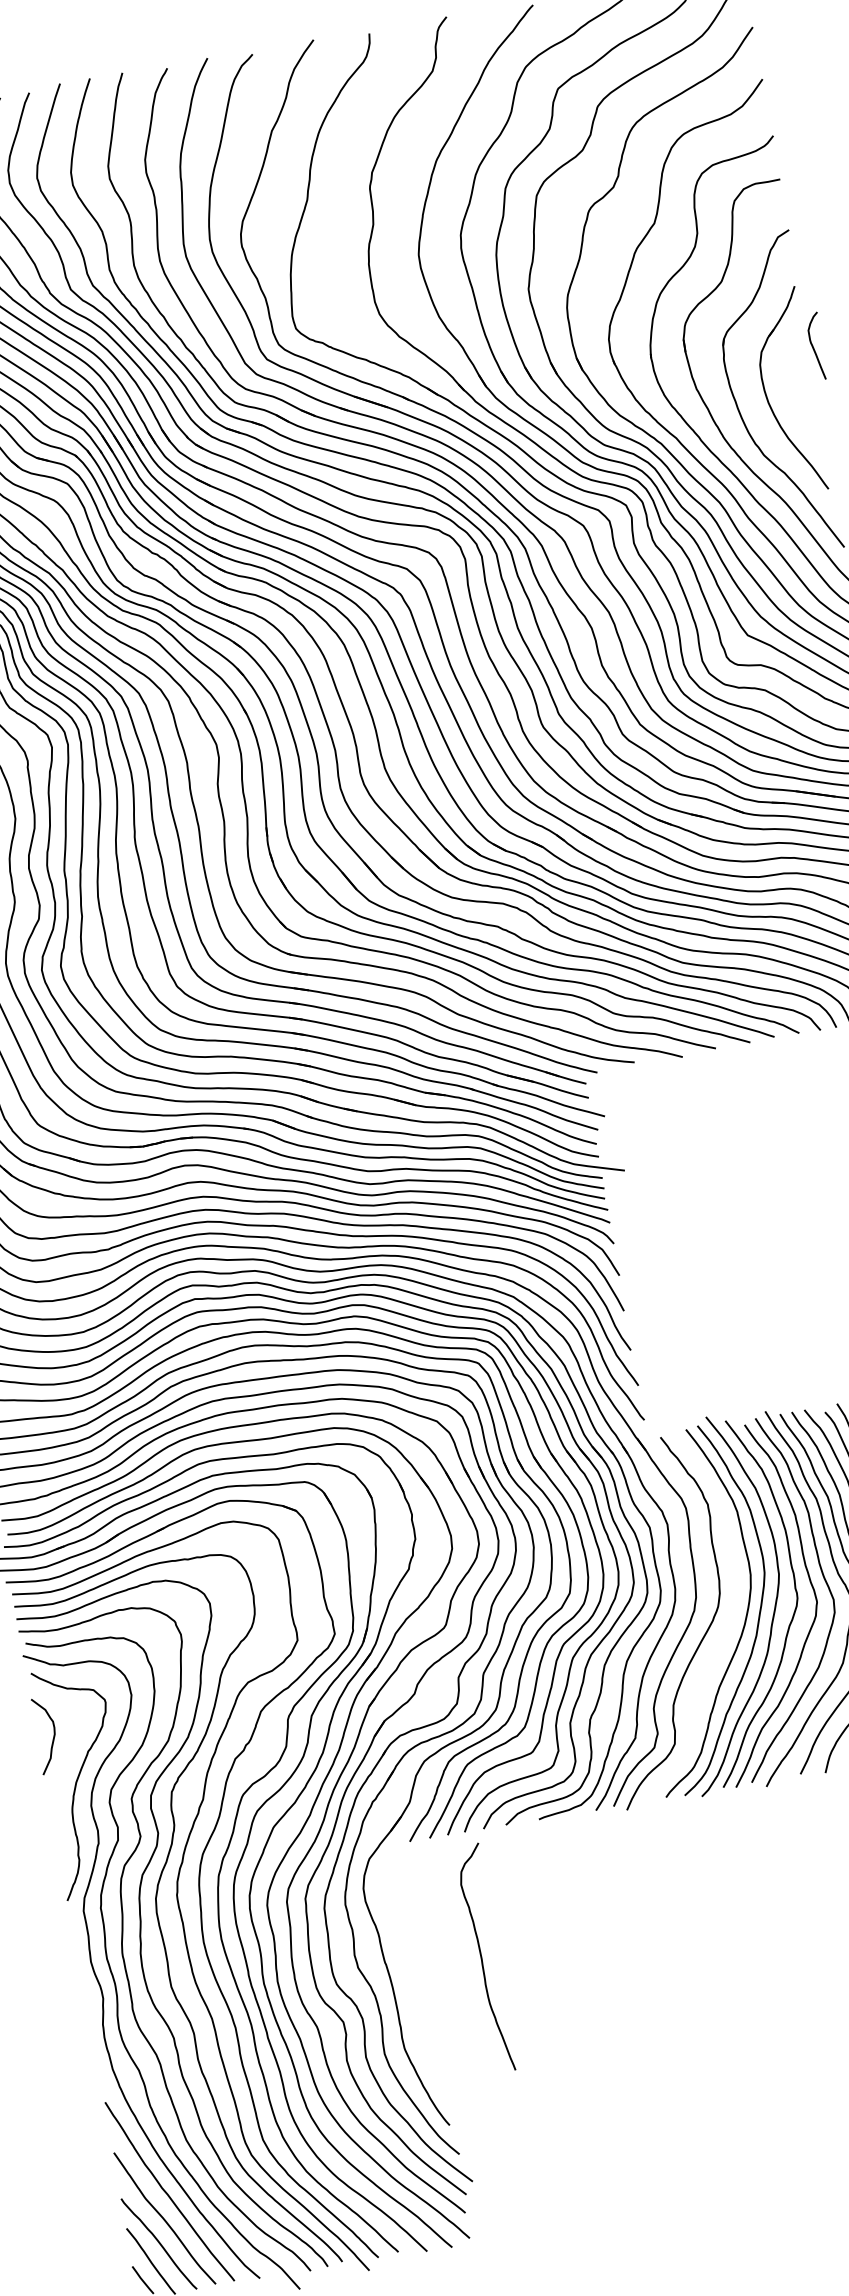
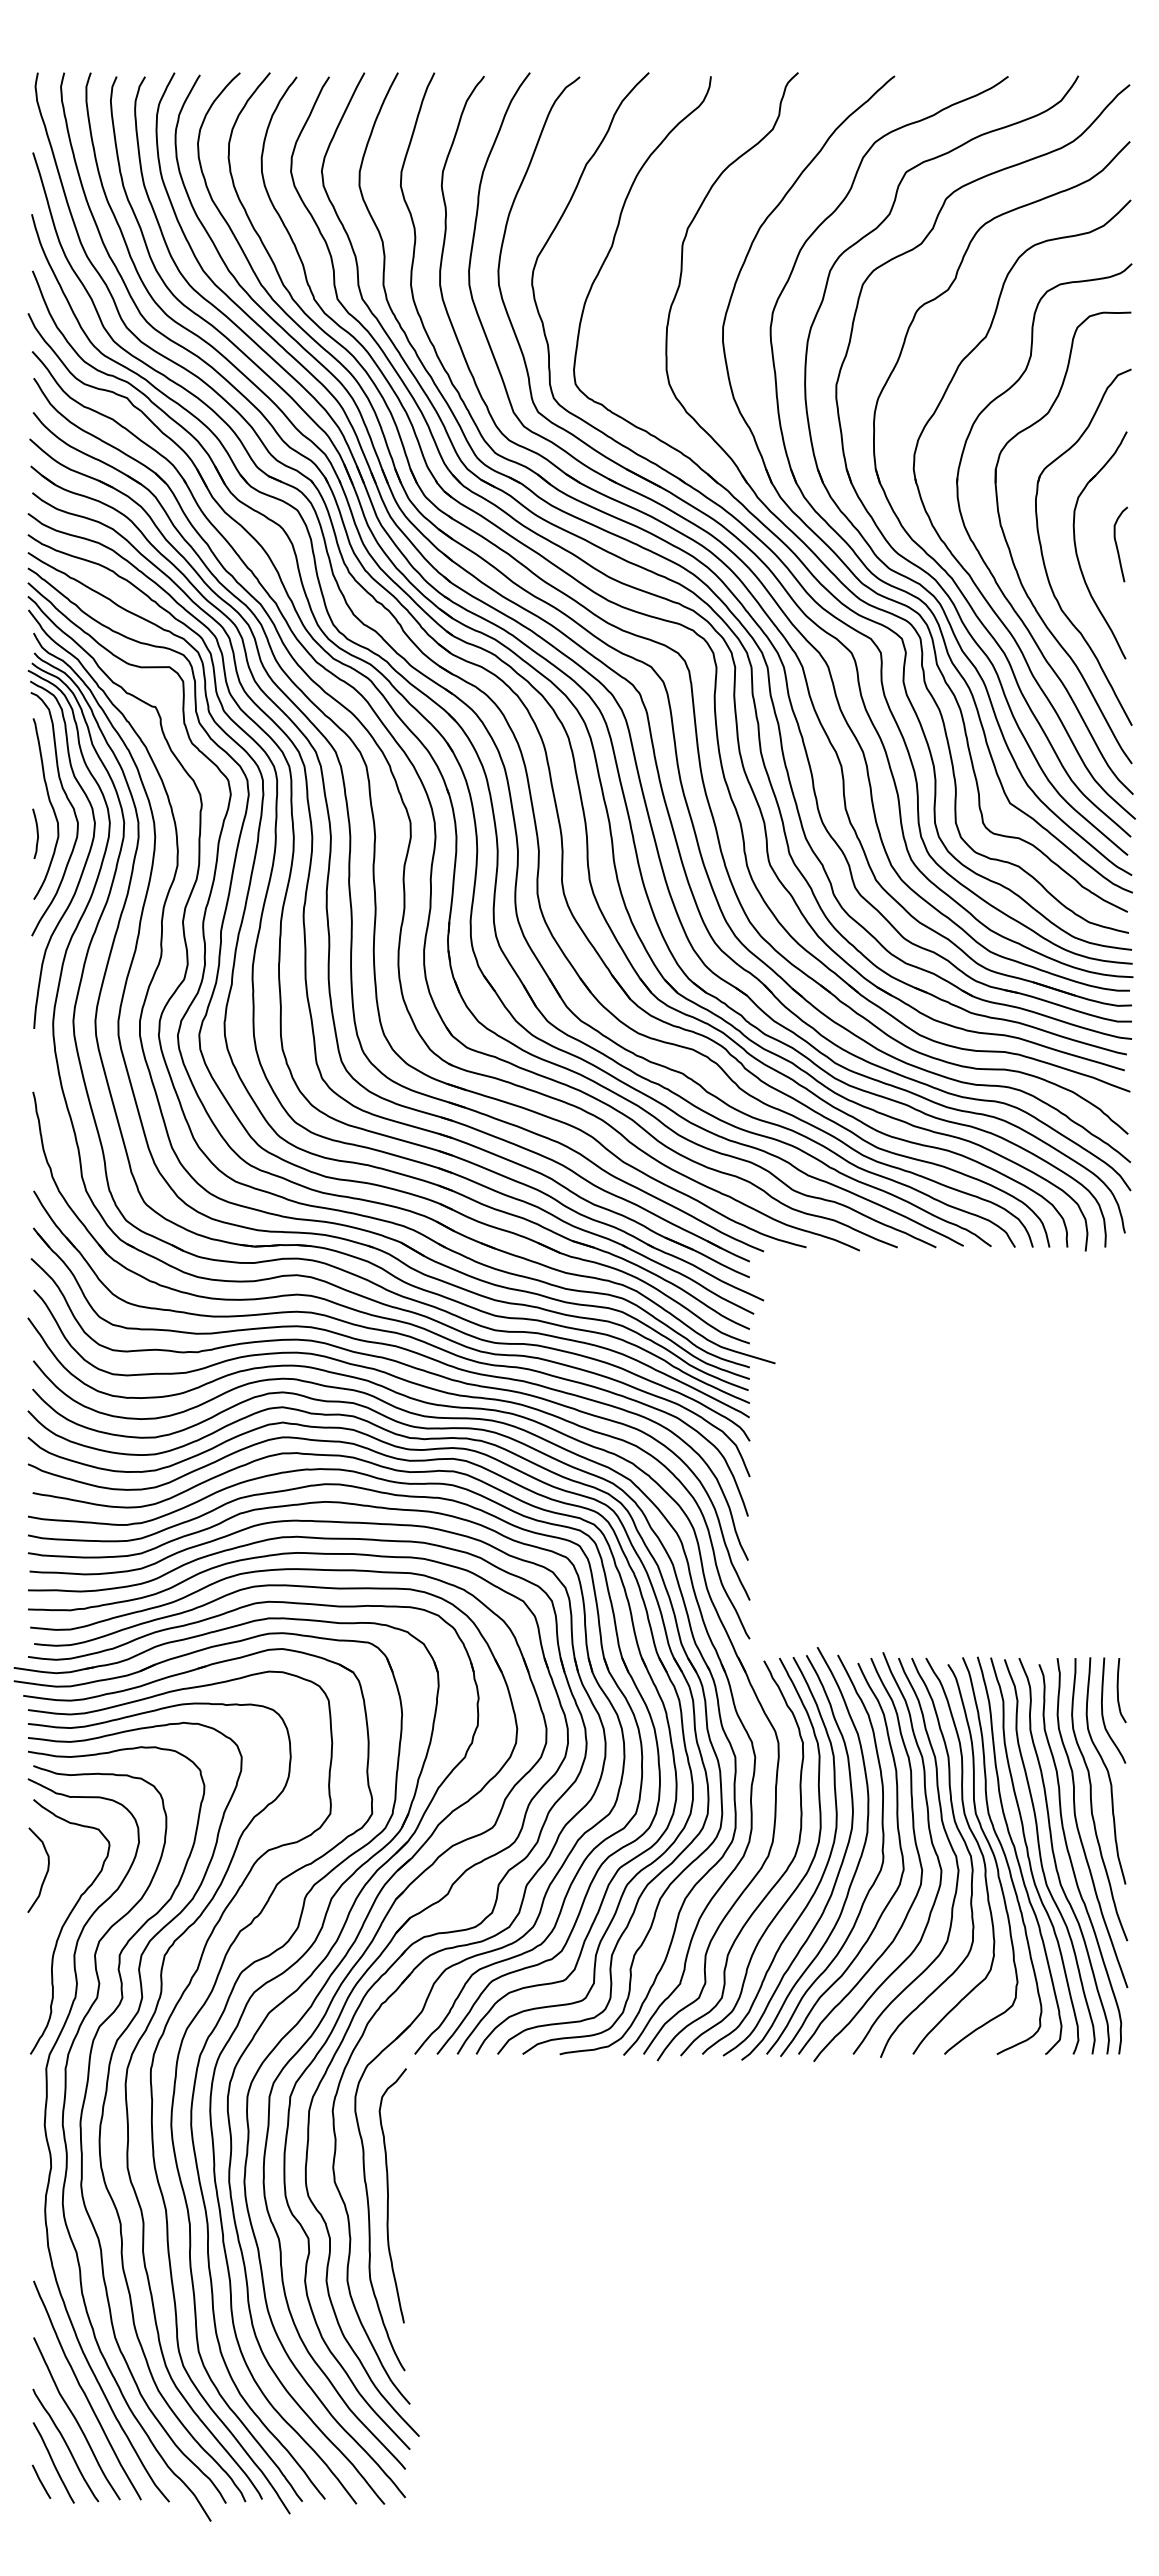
curve: (813, 346) -> (1117, 544), moved
curve: (722, 1637) -> (793, 1890), added
curve: (482, 1958) -> (388, 2195), moved

